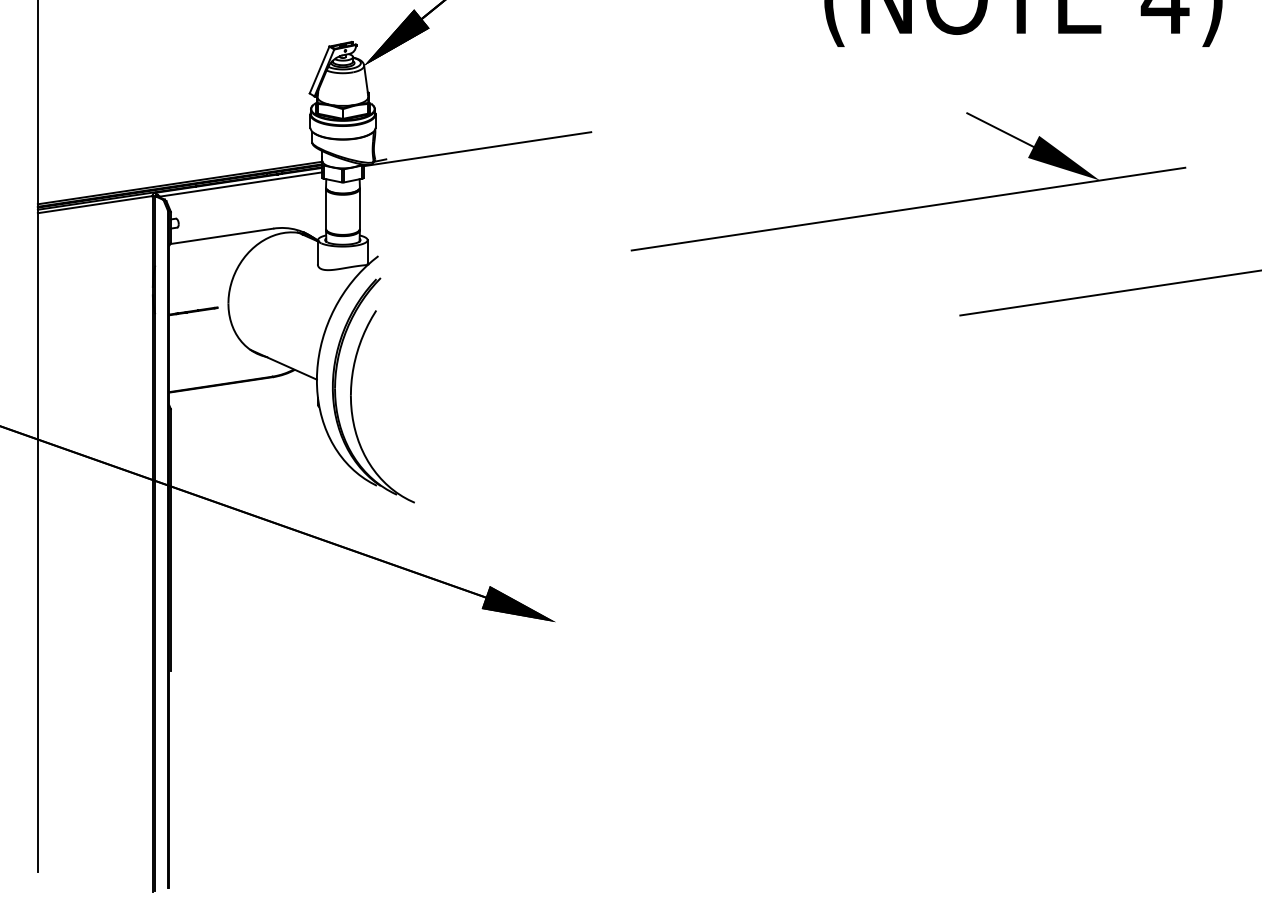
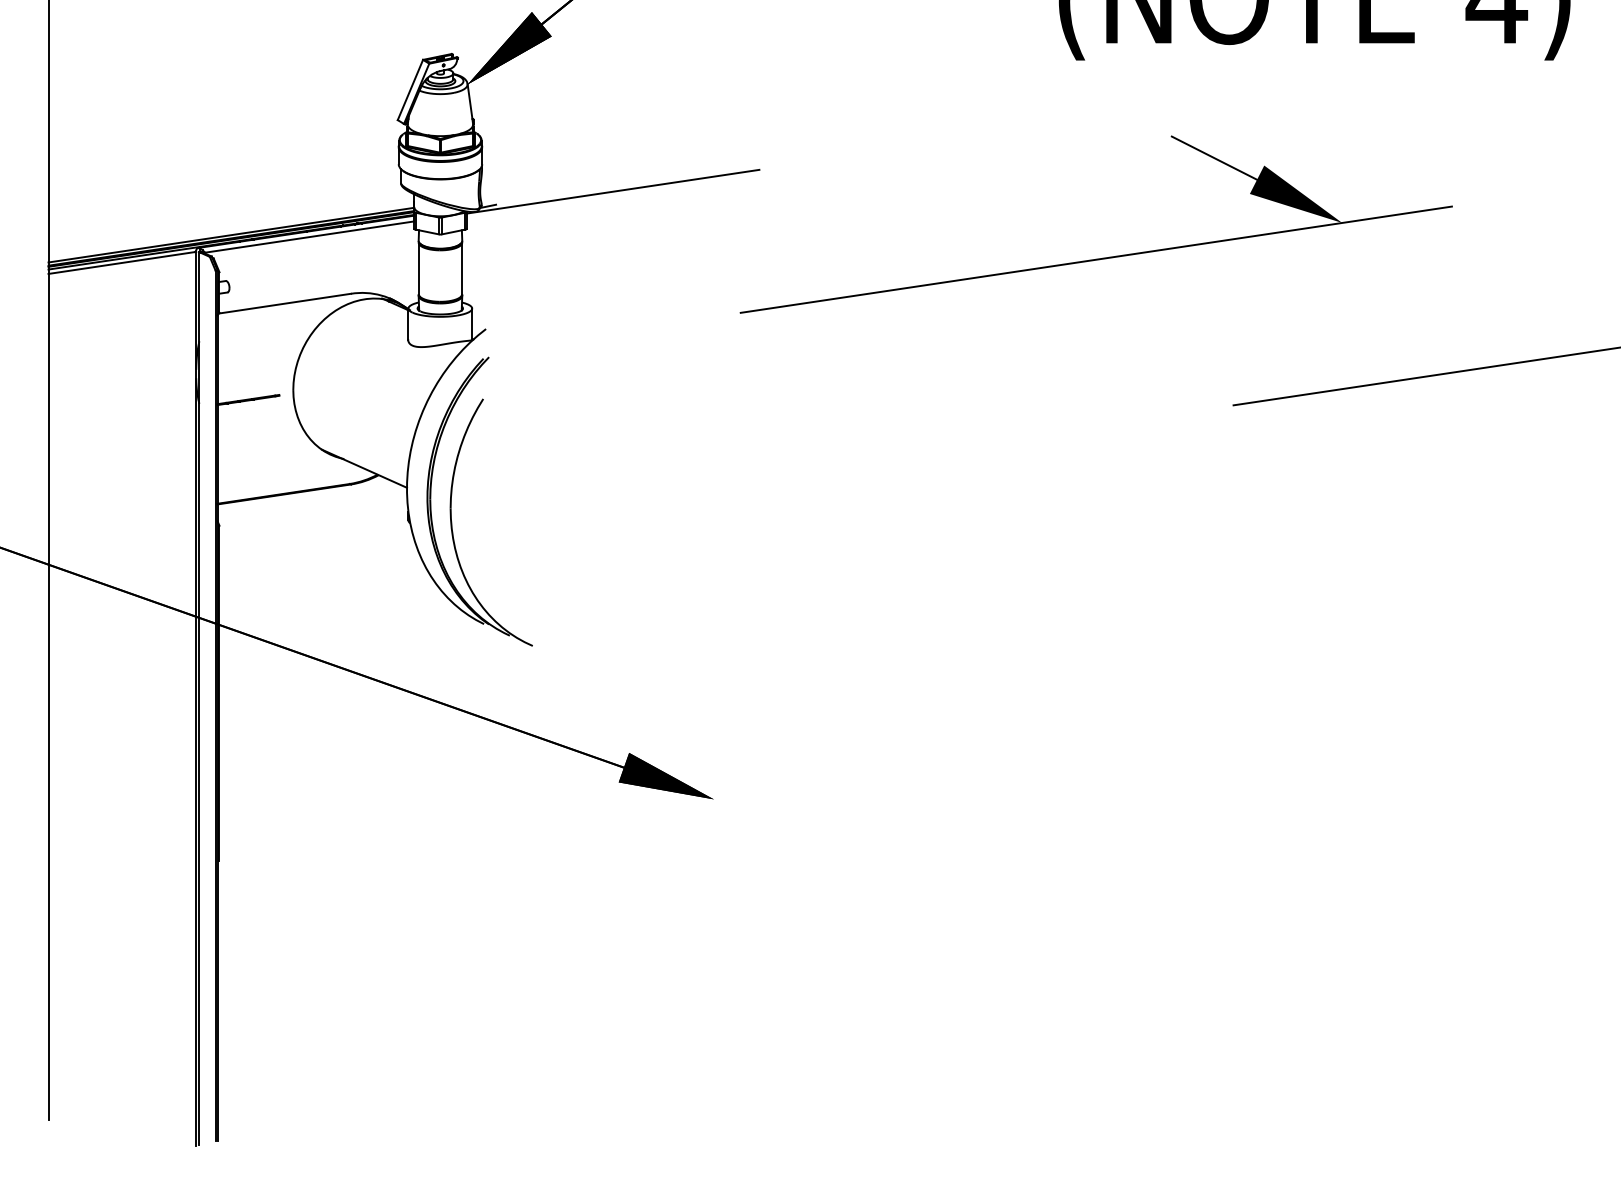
part: (910, 207) -> (1098, 257), moved

